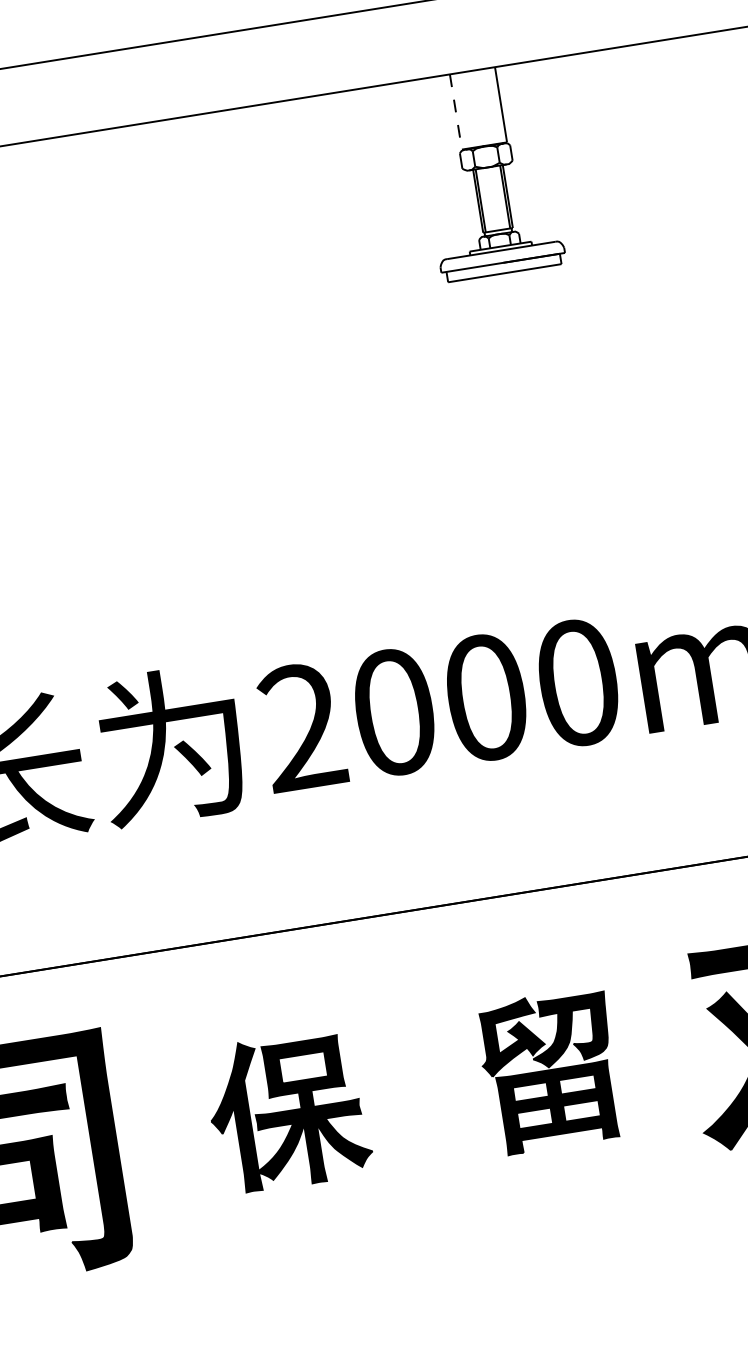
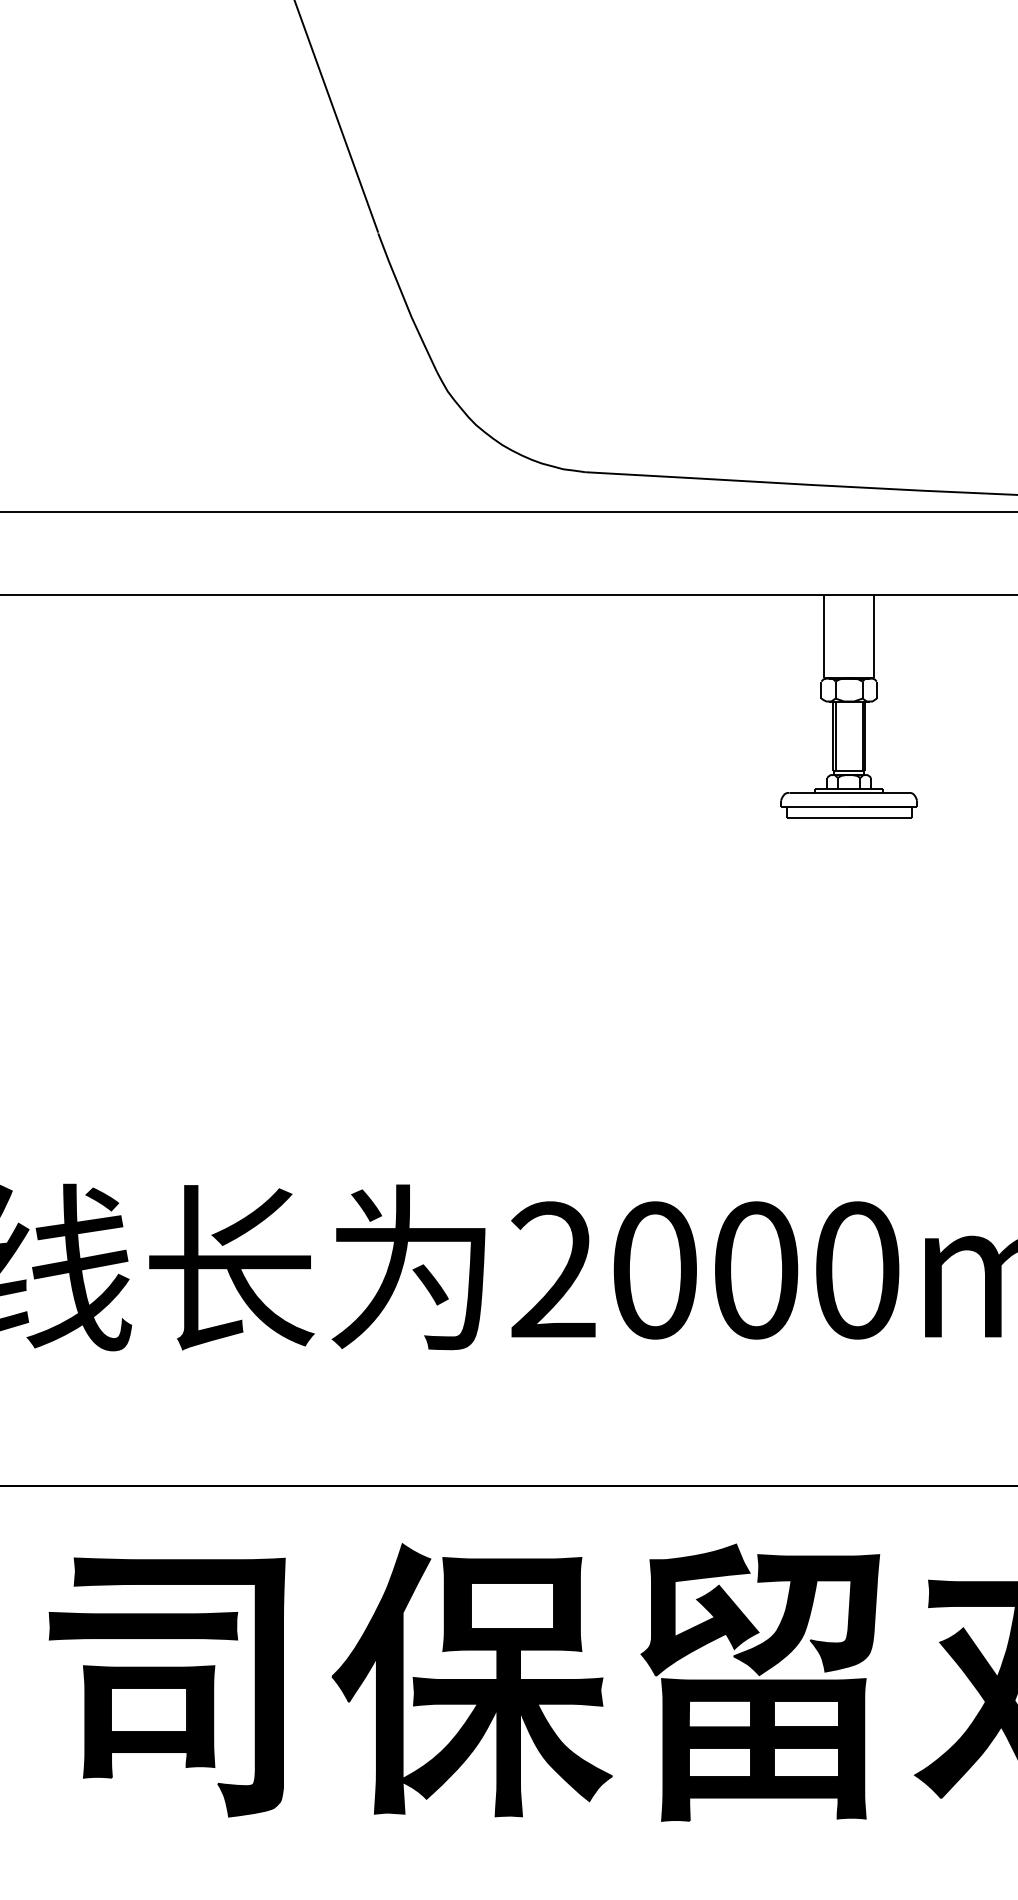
line: (456, 112) -> (824, 637), dashed -> solid
part: (550, 1071) -> (760, 1682), size x1.67
part: (287, 1111) -> (471, 1680), size x1.67

